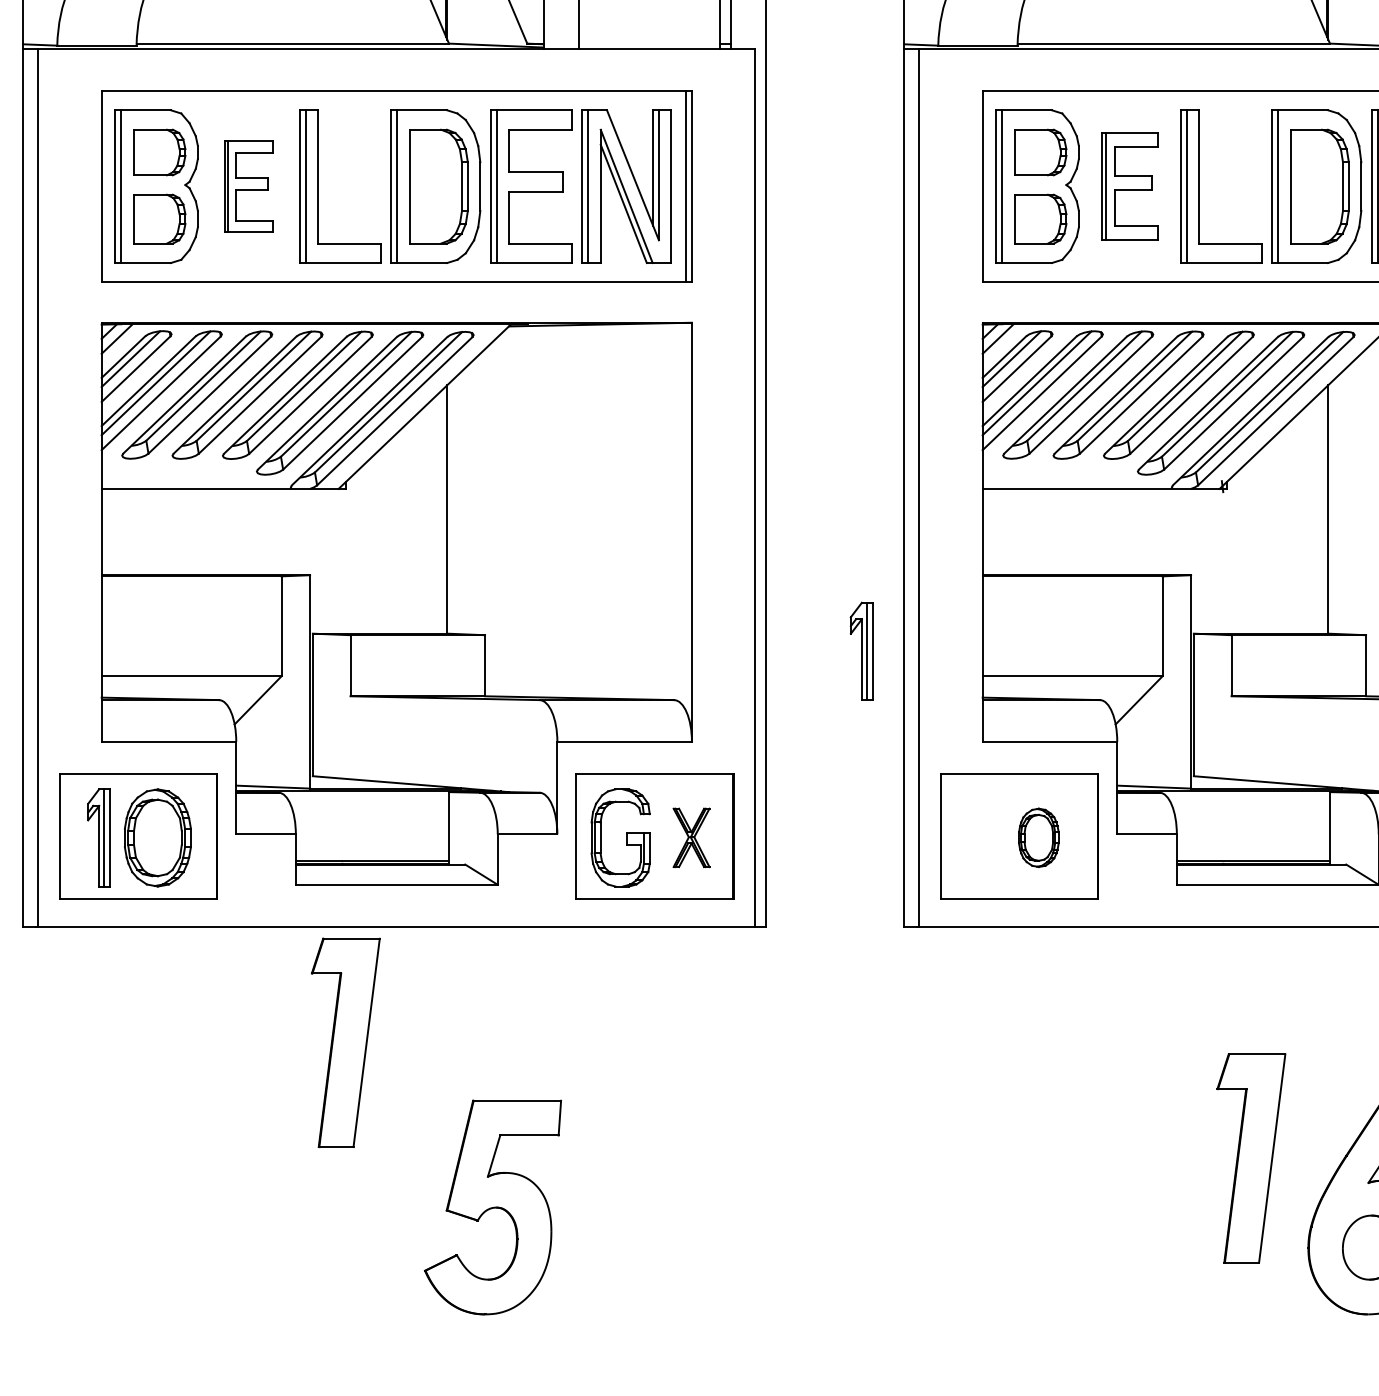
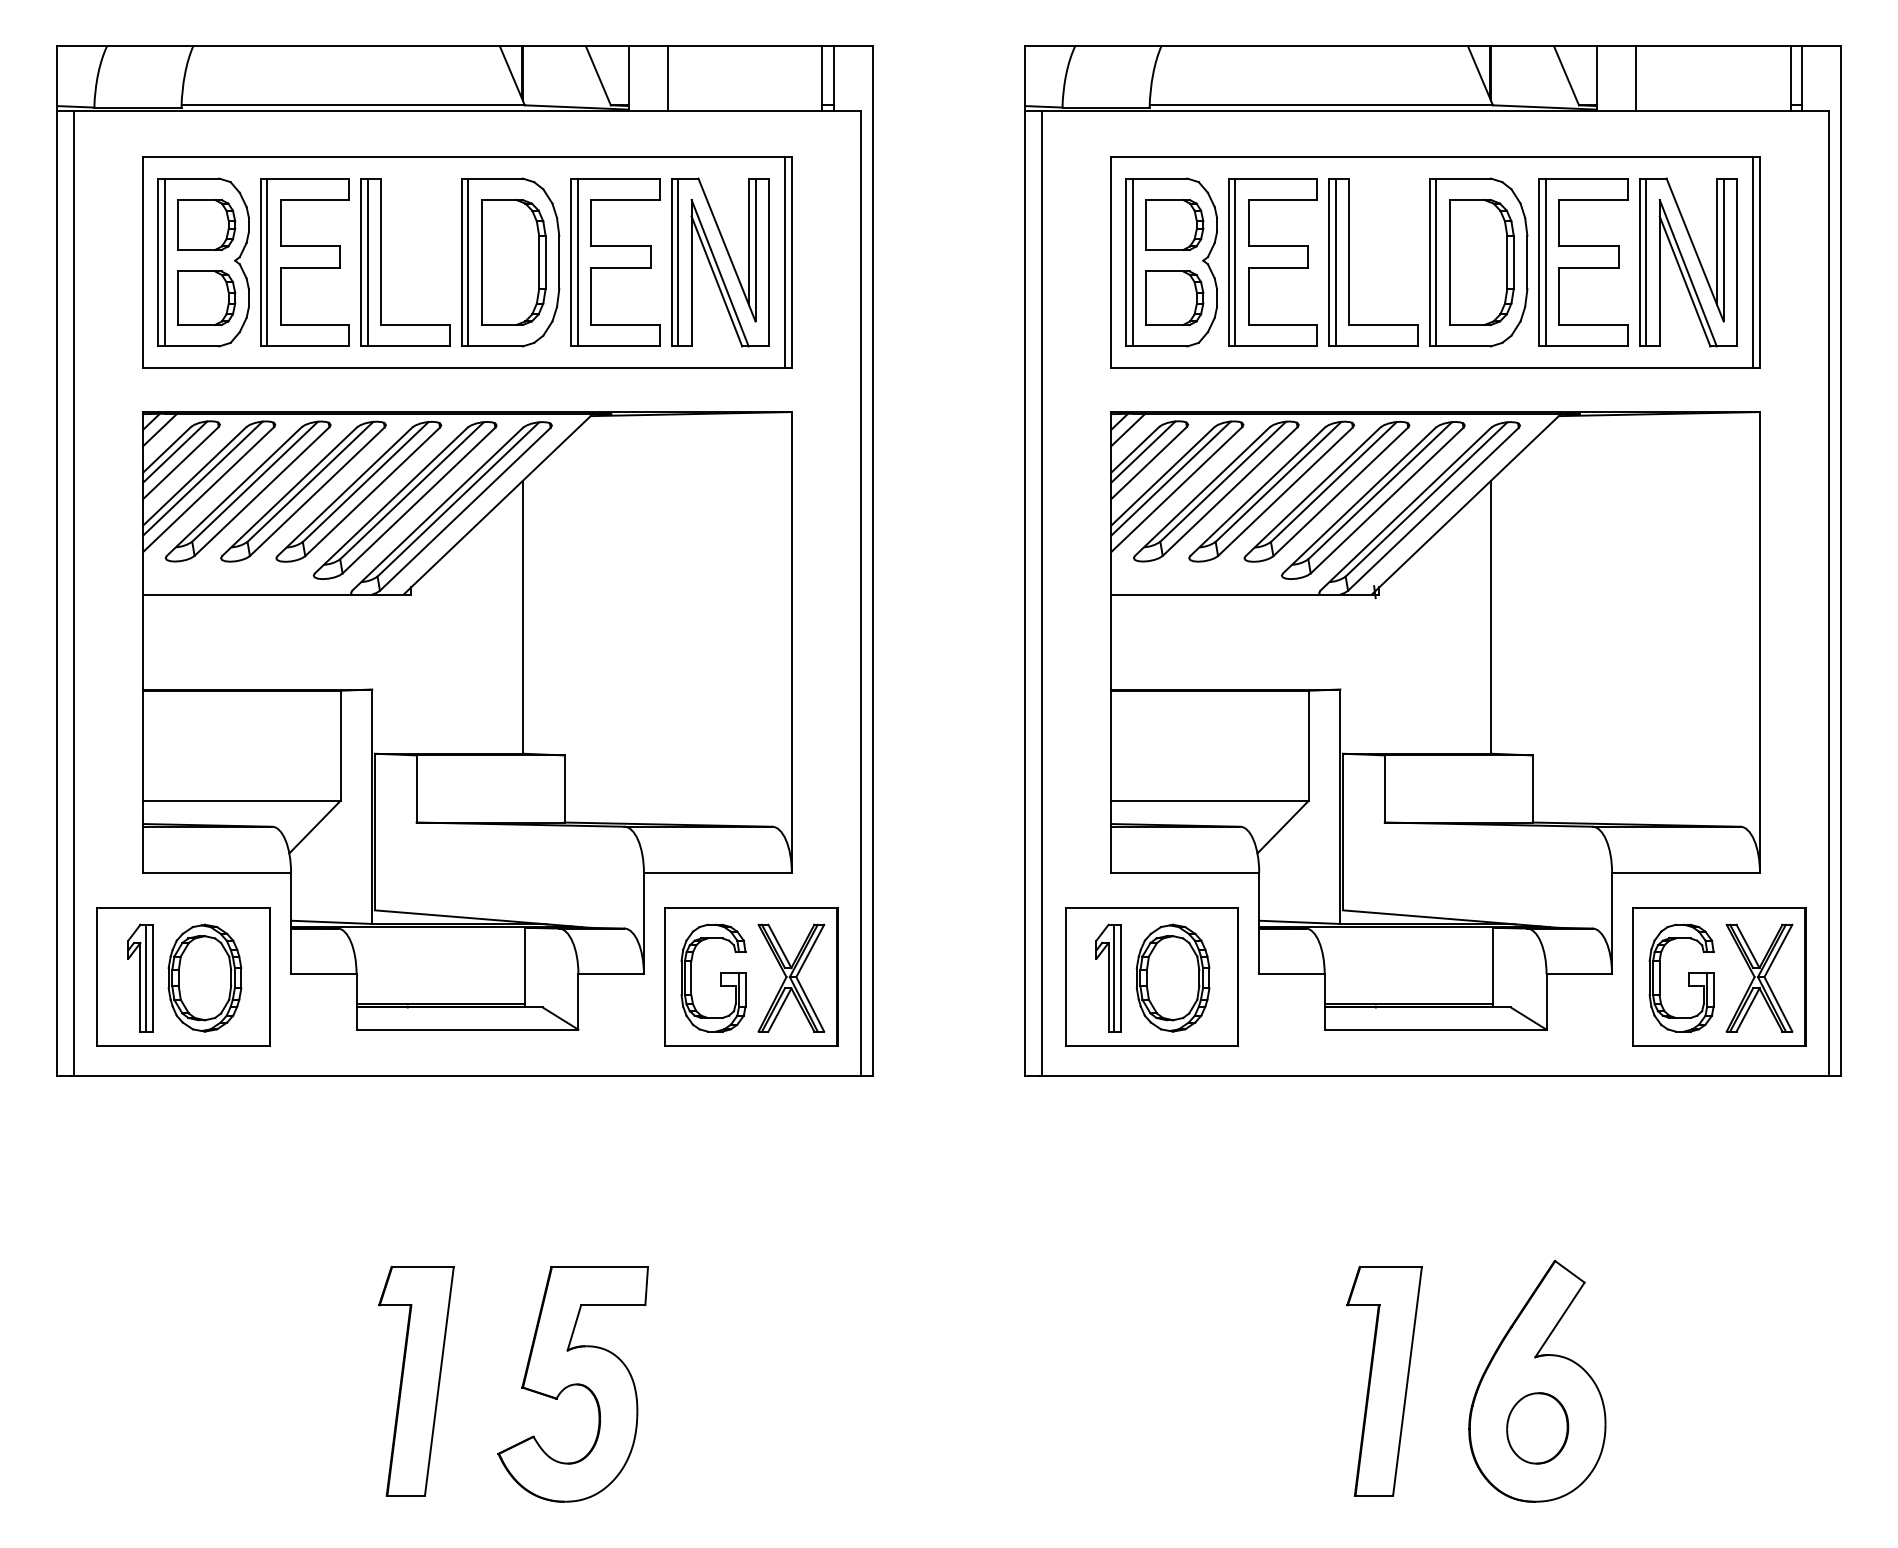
part: (248, 186) -> (304, 262), size x1.67
part: (1129, 186) -> (1272, 262), size x1.43
part: (861, 650) -> (1108, 977), moved
part: (691, 837) -> (791, 977), size x1.67
part: (1038, 837) -> (1172, 977), size x1.67
part: (345, 1042) -> (416, 1381), moved
part: (1251, 1158) -> (1384, 1381), moved

